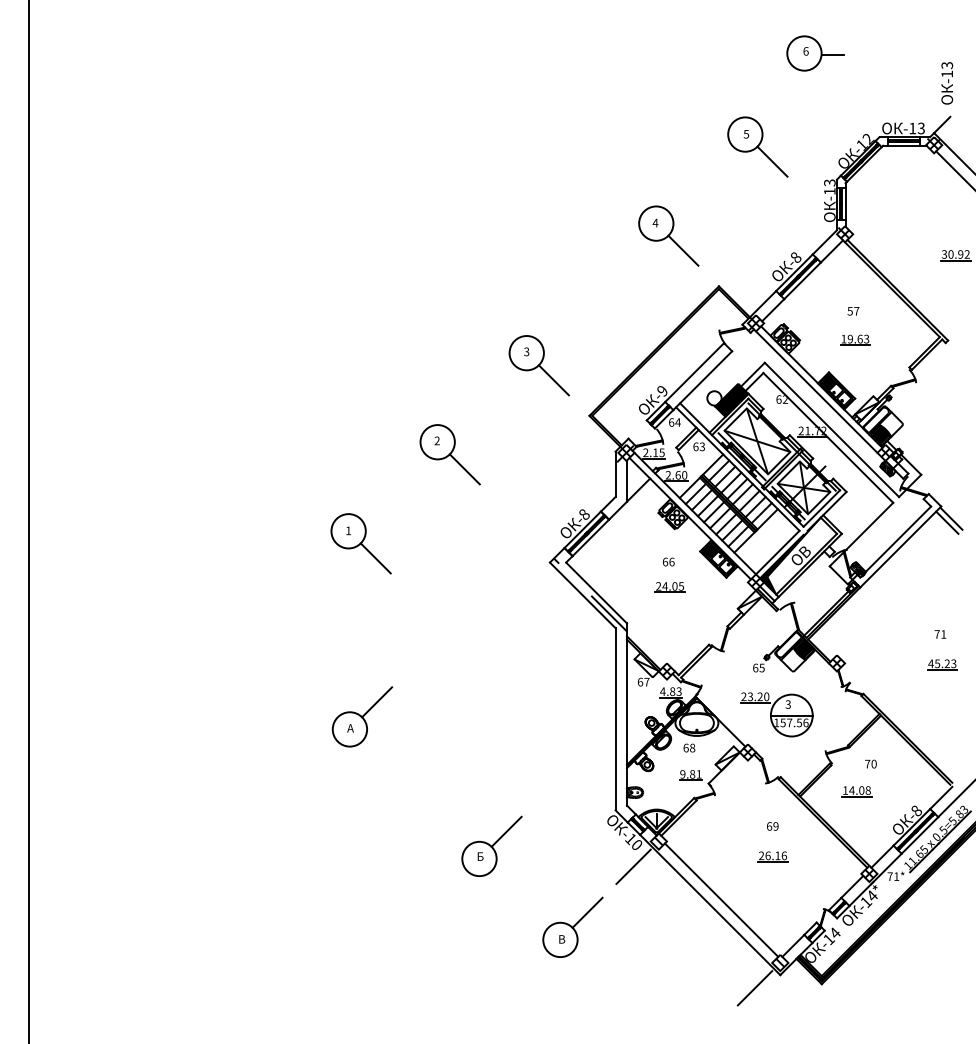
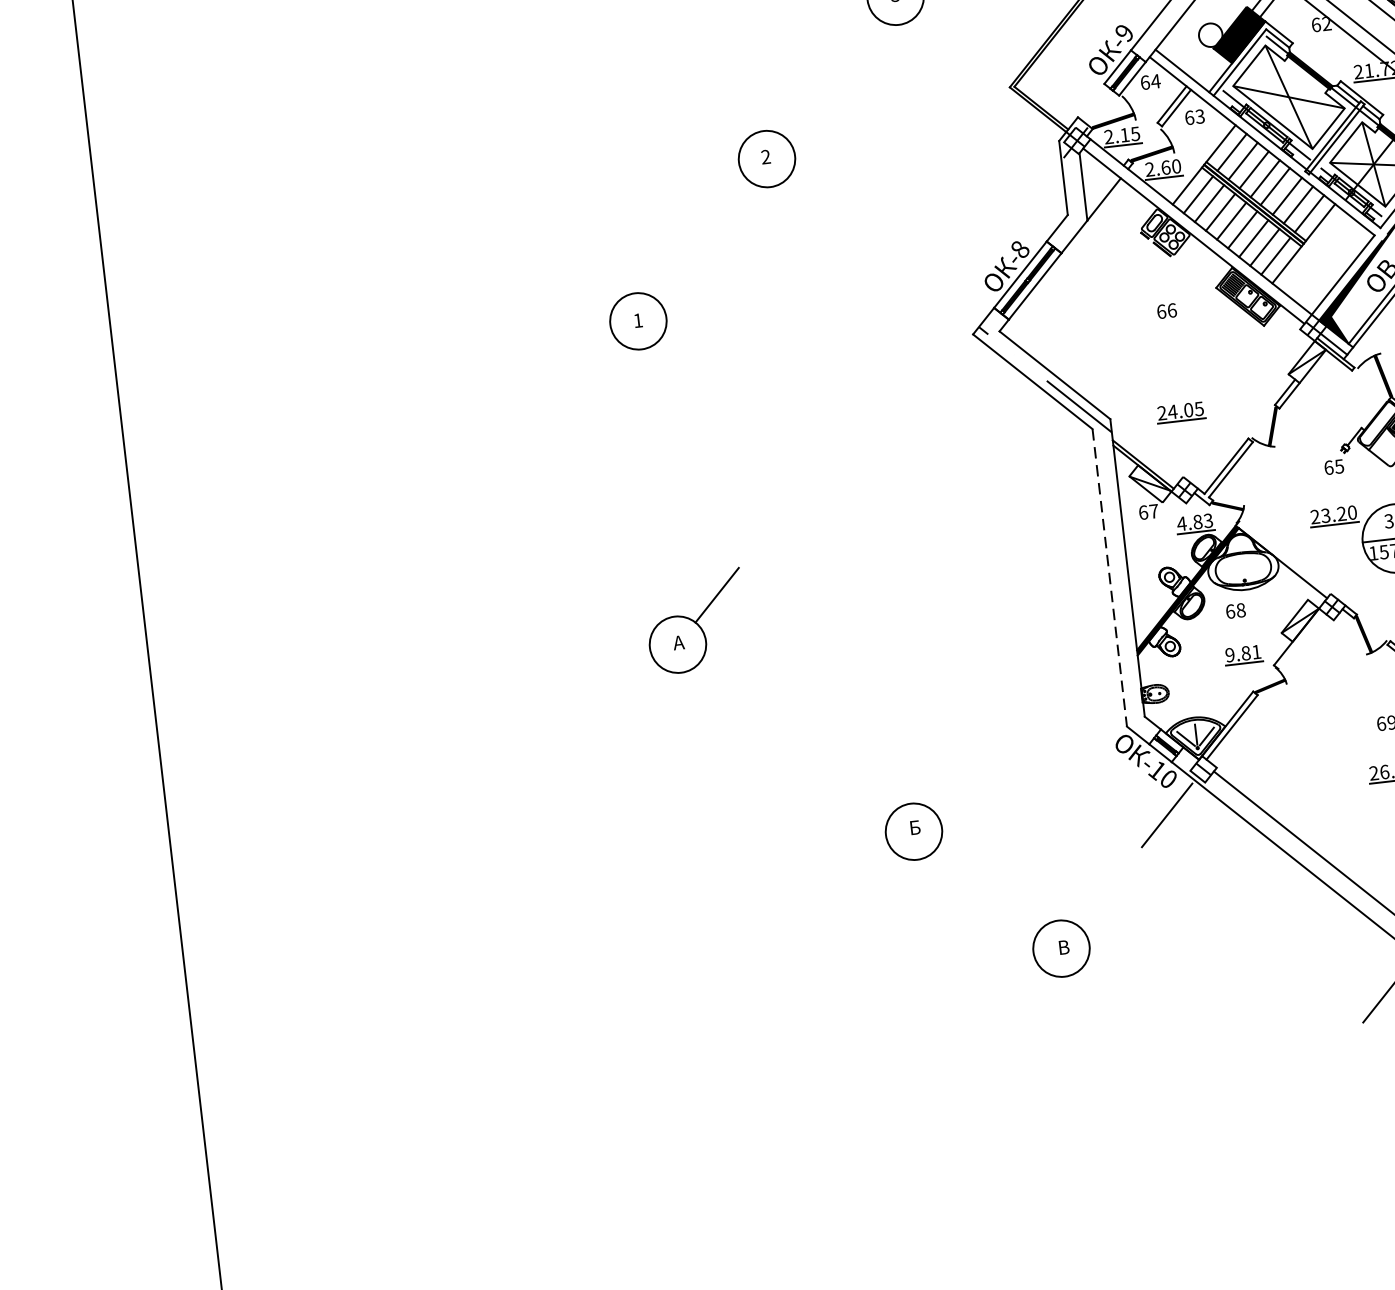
line: (553, 380) -> (944, 36), removed
line: (464, 469) -> (815, 198), removed
line: (375, 558) -> (687, 360), removed
part: (669, 587) -> (1179, 412), moved
line: (615, 719) -> (1109, 578), solid -> dashed
line: (506, 831) -> (952, 781), removed
line: (587, 912) -> (1100, 898), removed

